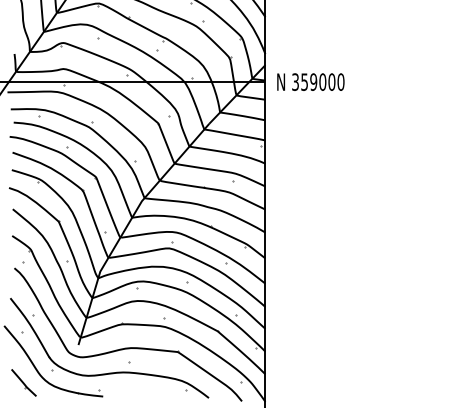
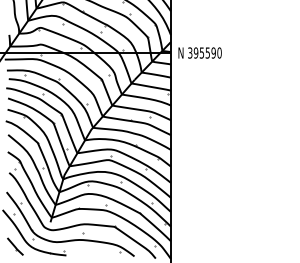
text: (317, 81) -> (204, 52), 359000 -> 395590

